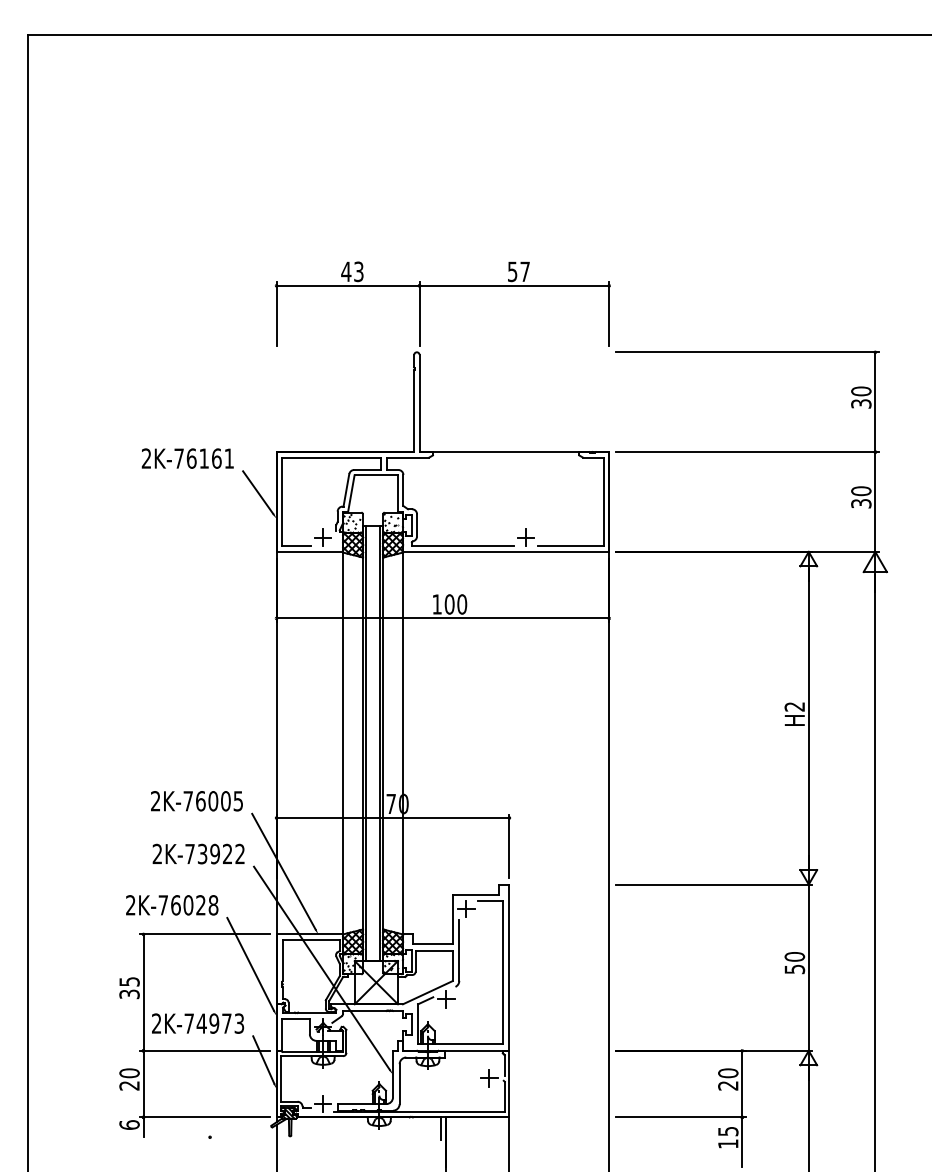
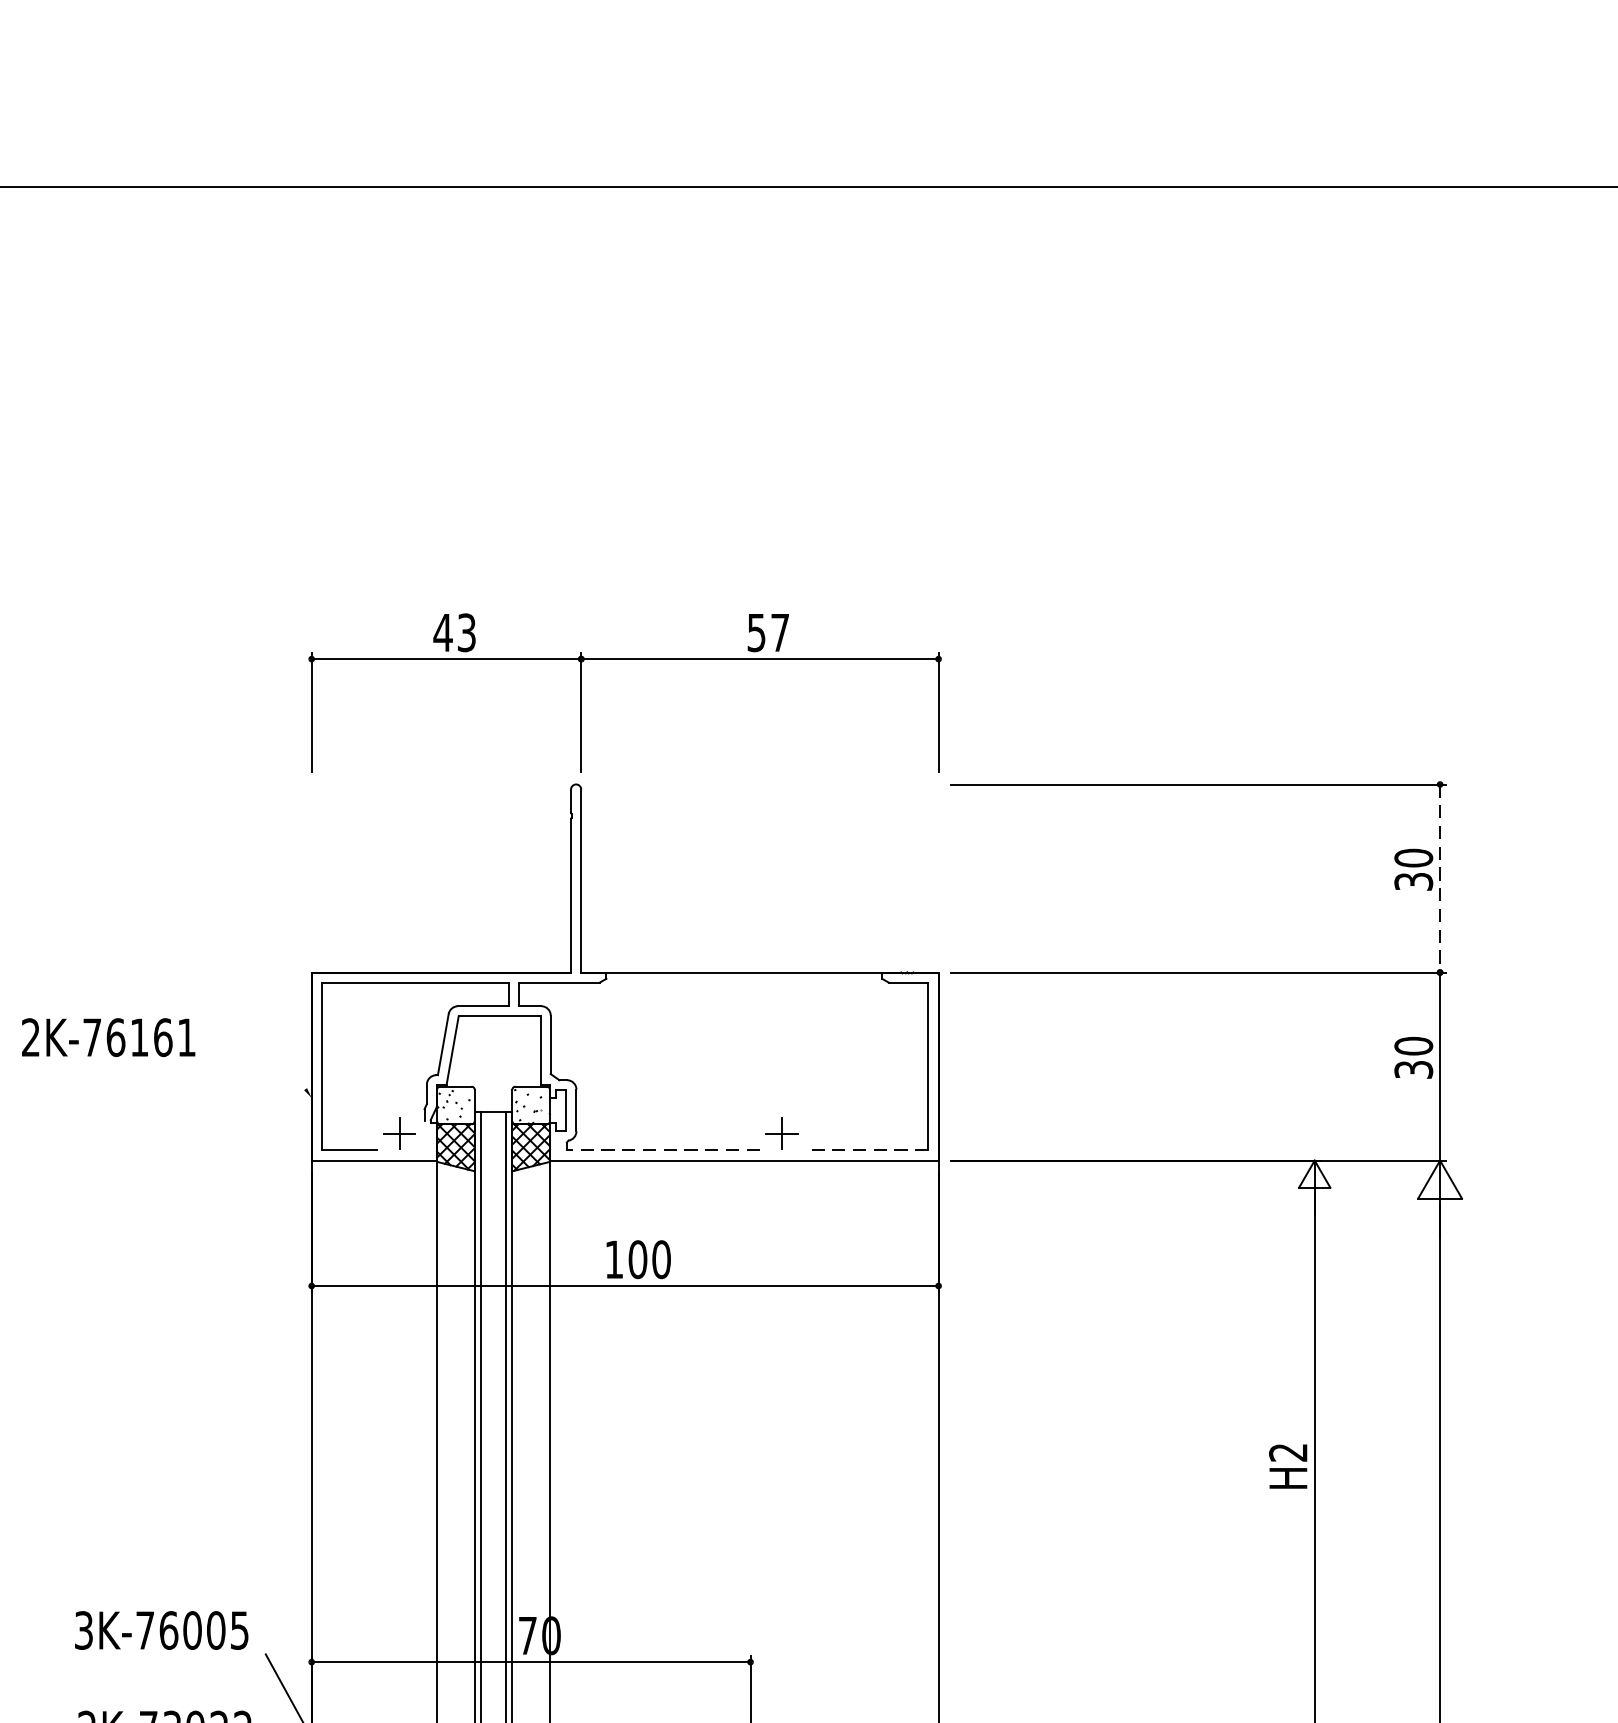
line: (875, 402) -> (1440, 879), solid -> dashed
text: (187, 458) -> (108, 1037), moved
line: (258, 492) -> (277, 1048), removed
line: (462, 546) -> (662, 1150), solid -> dashed
line: (570, 546) -> (865, 1150), solid -> dashed
text: (155, 801) -> (83, 1630), 2K-76005 -> 3K-76005

